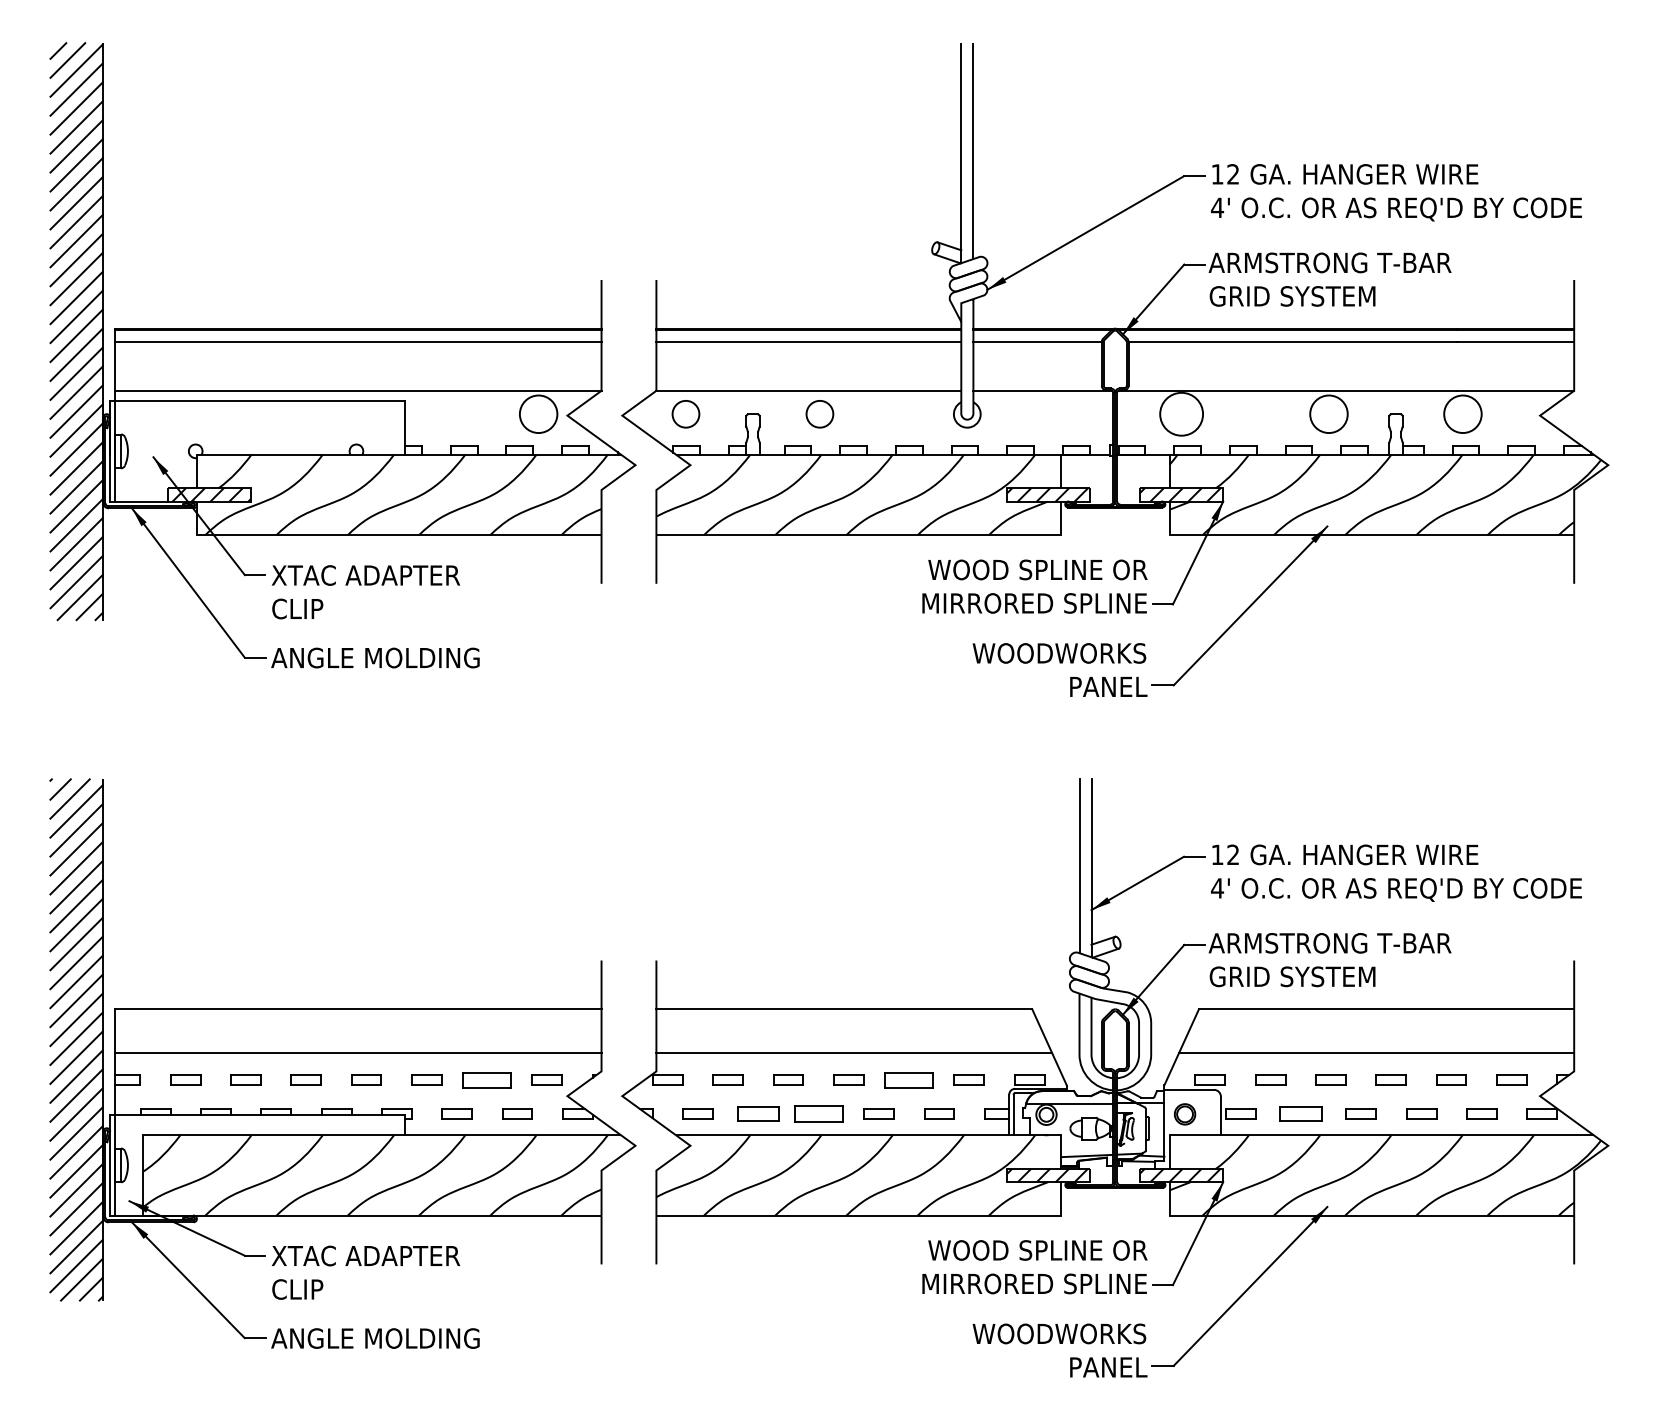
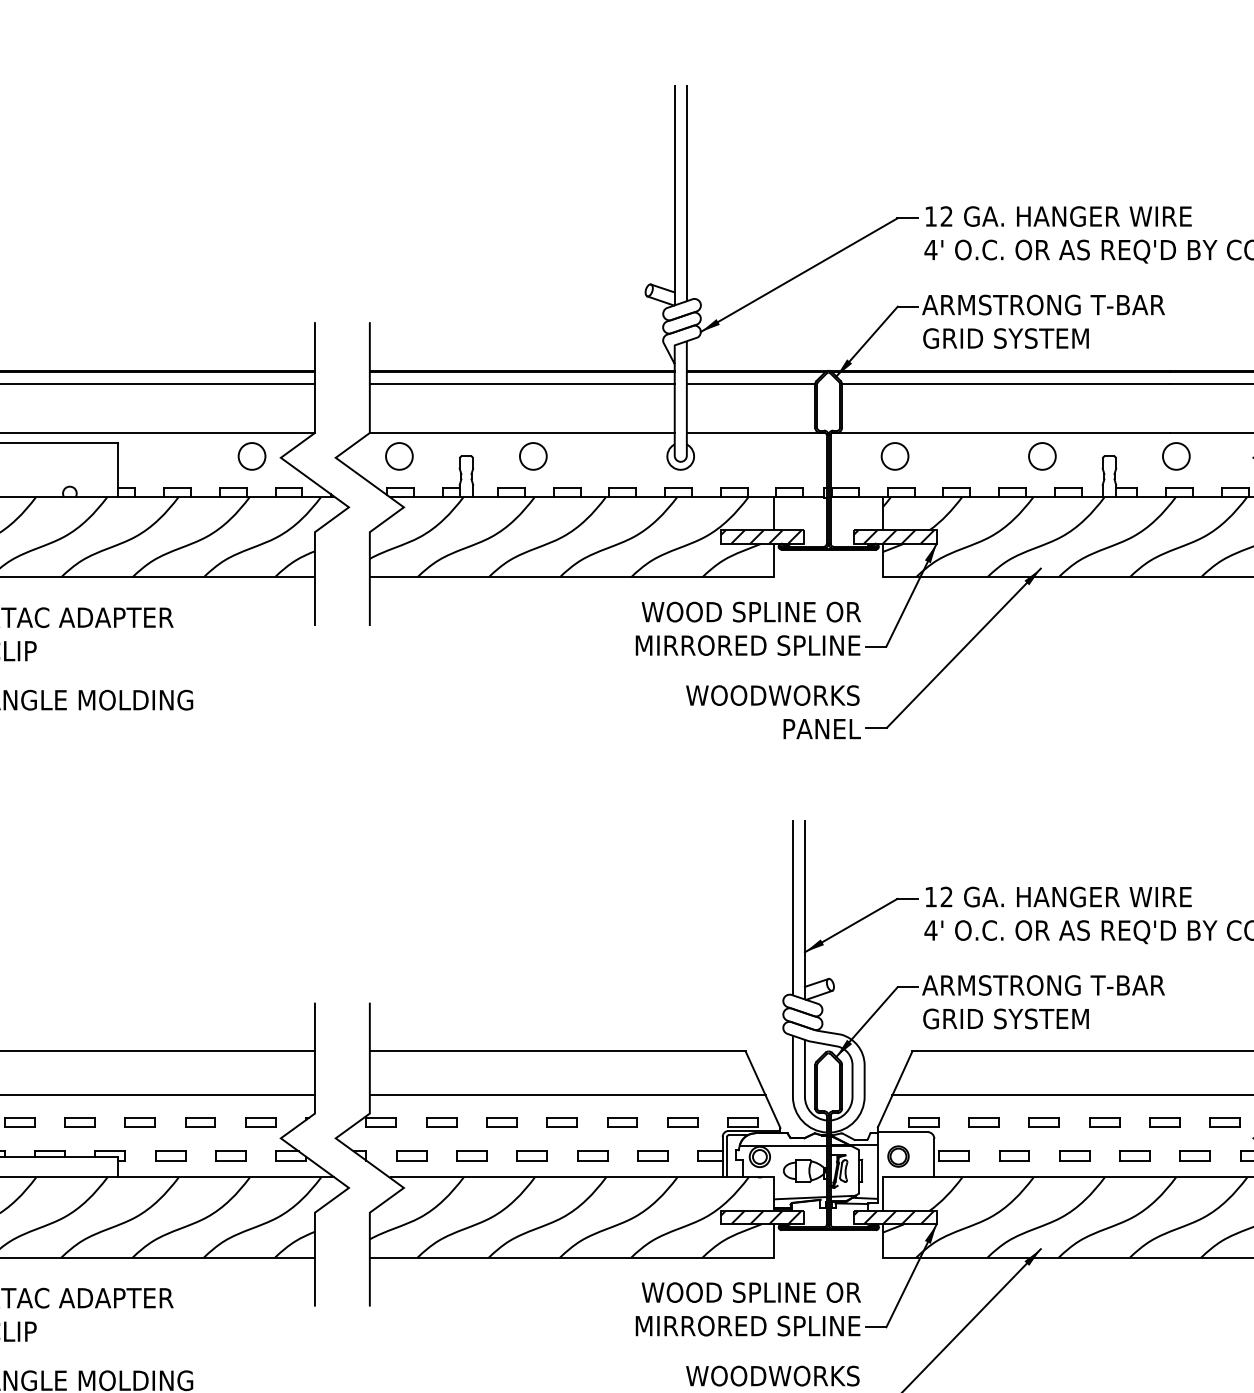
circle: (538, 413) -> (251, 455), size x0.71
circle: (1181, 413) -> (894, 455), size x0.62
circle: (1328, 413) -> (1041, 455), size x0.71
circle: (1462, 413) -> (1175, 455), size x0.71
part: (486, 1079) -> (199, 1121), size x0.62
part: (908, 1079) -> (621, 1121), size x0.62
part: (758, 1113) -> (471, 1155), size x0.71
part: (818, 1113) -> (531, 1155), size x0.62
part: (1300, 1113) -> (1013, 1155), size x0.71

